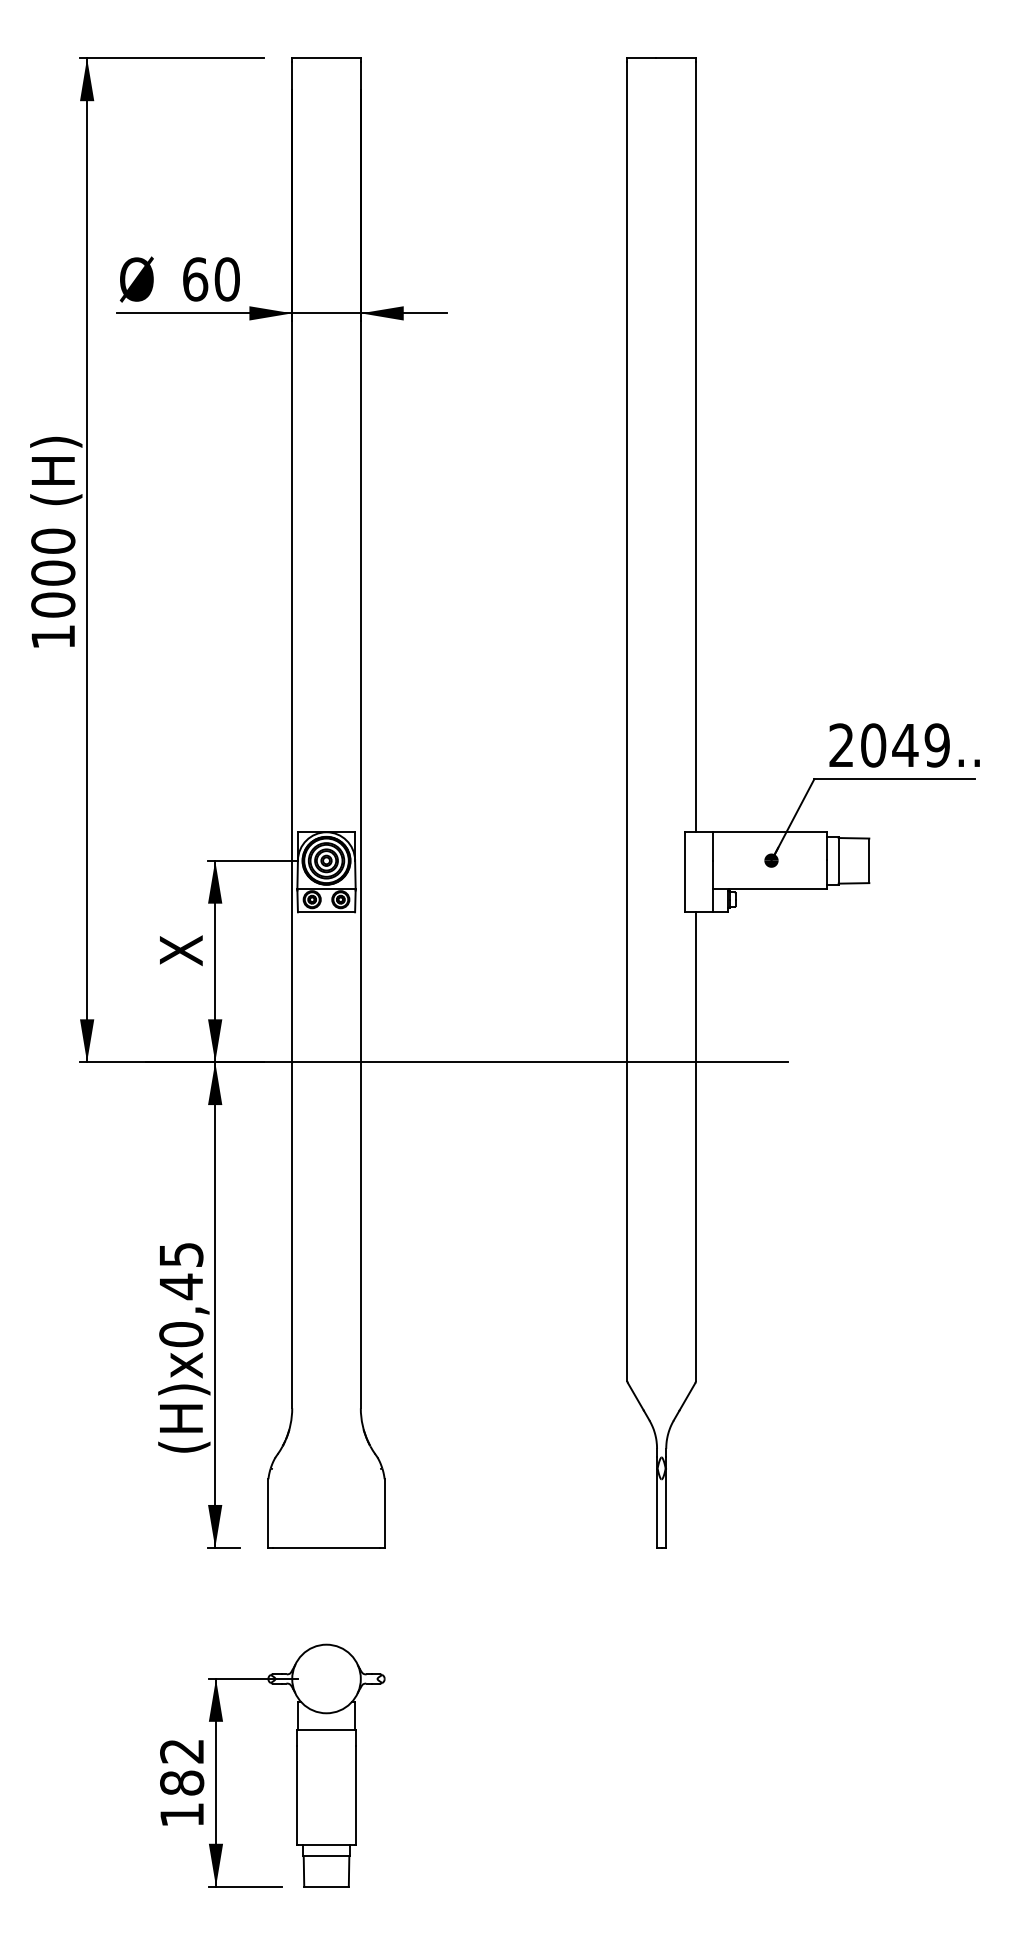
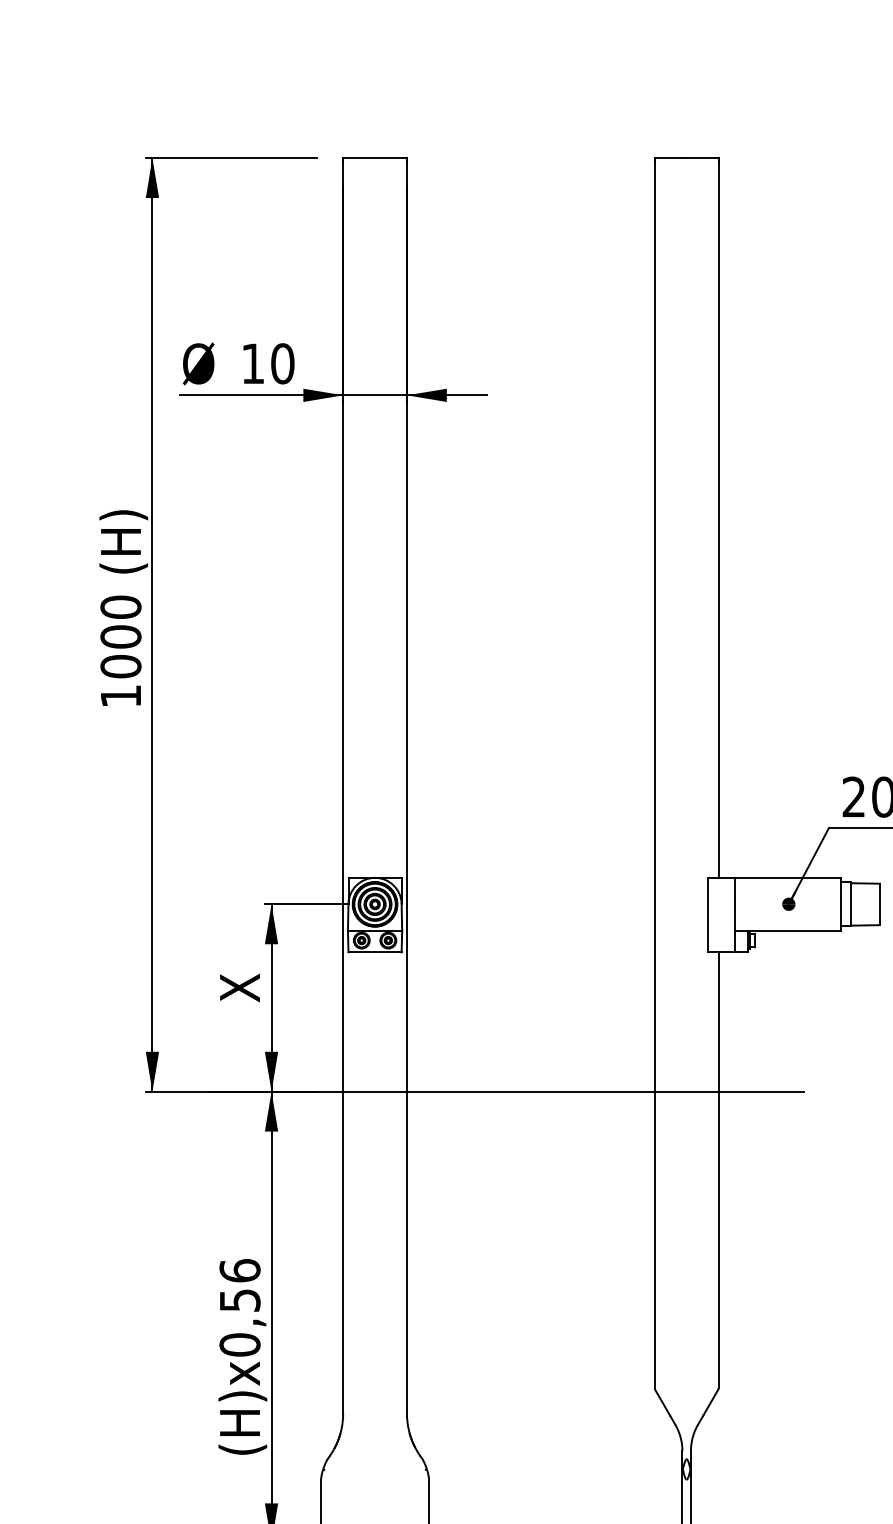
text: (195, 279) -> (253, 363), 60 -> 10
text: (181, 1271) -> (240, 1286), (H)x0,45 -> (H)x0,56

